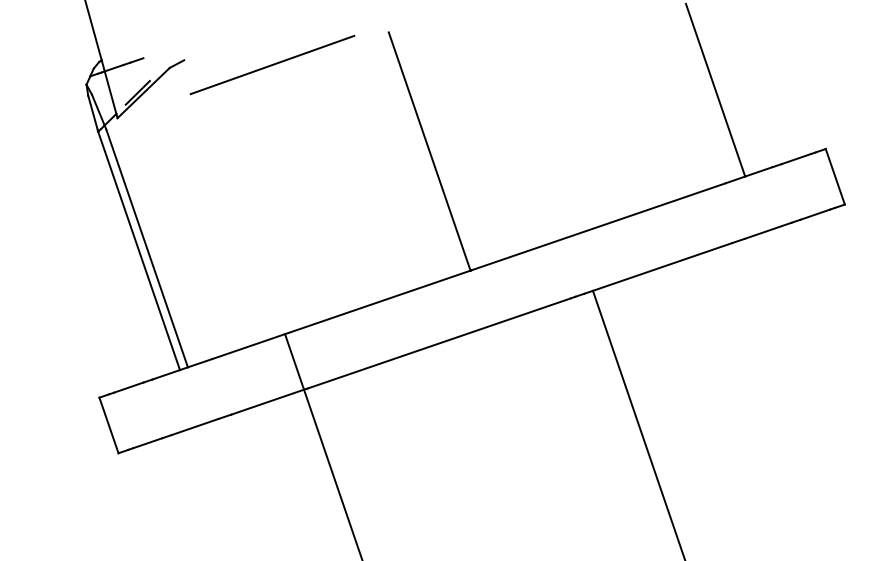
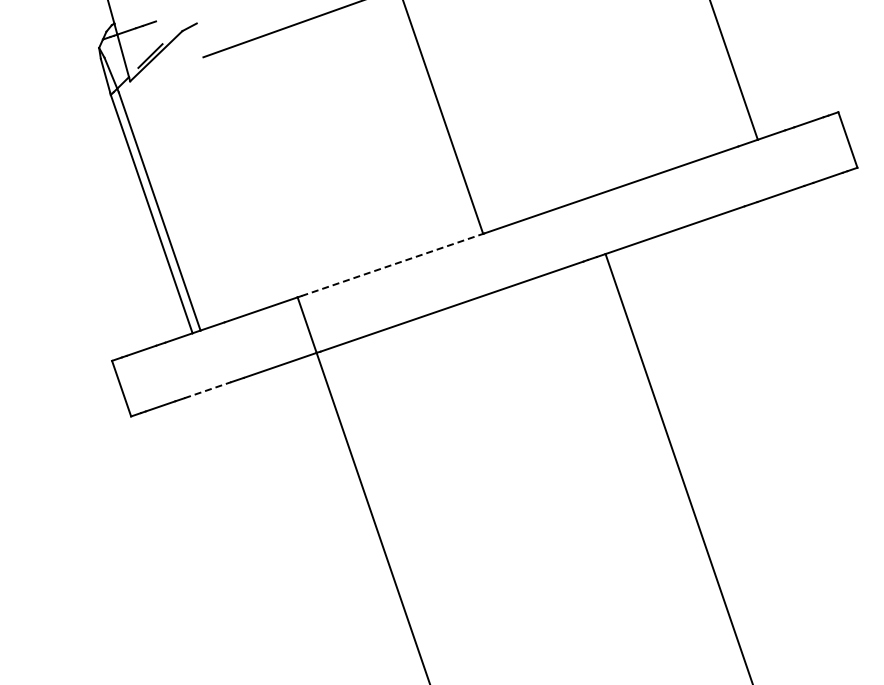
line: (379, 301) -> (392, 264), solid -> dashed
line: (194, 427) -> (207, 390), solid -> dashed

